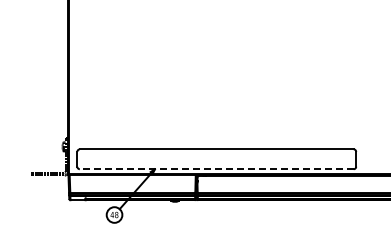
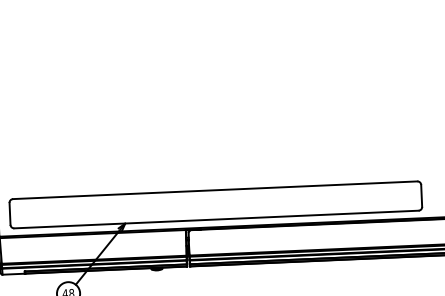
line: (216, 169) -> (216, 219), dashed -> solid

